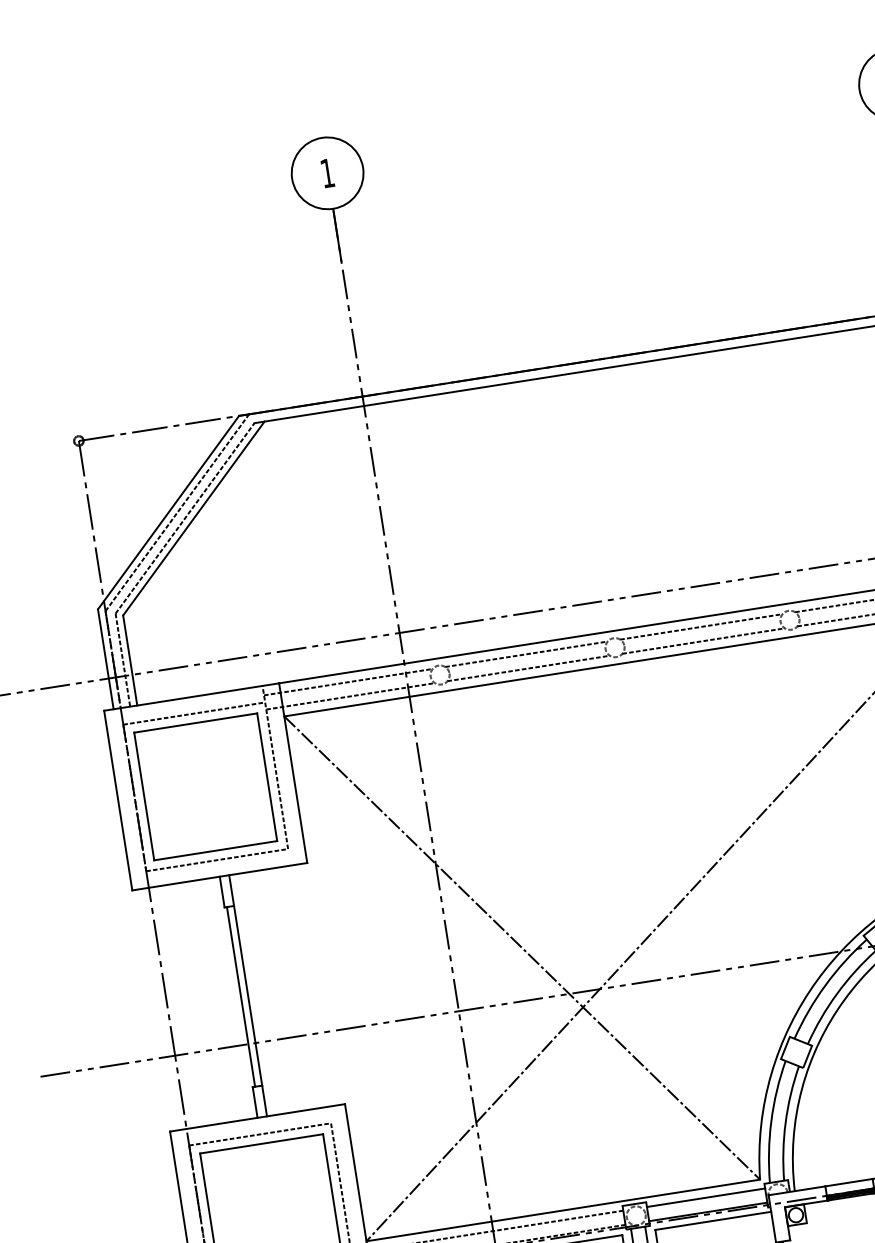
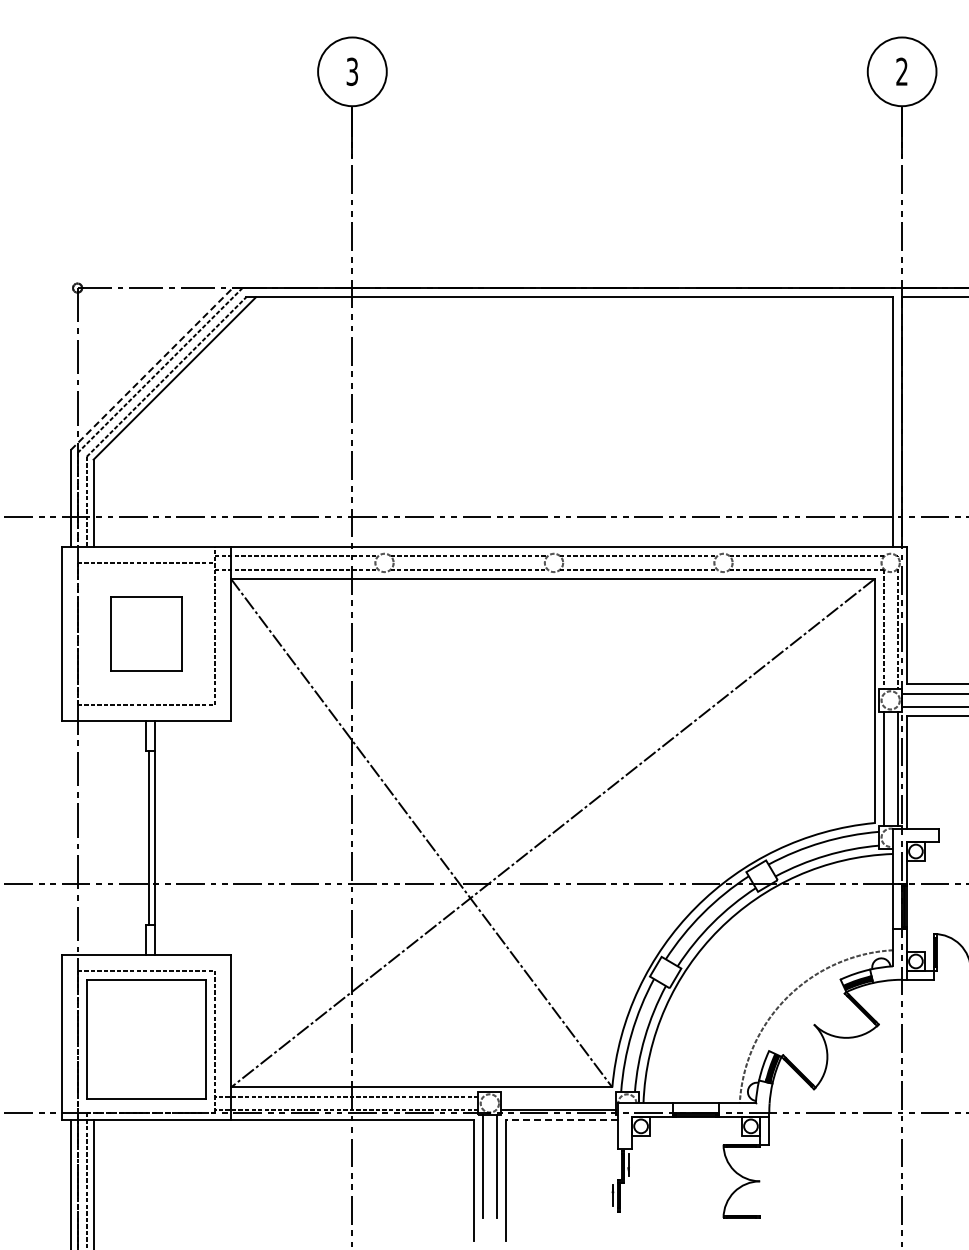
text: (327, 172) -> (352, 71), 1 -> 3
line: (168, 513) -> (151, 369), solid -> dashed
part: (205, 786) -> (146, 633), size x0.6
line: (705, 1197) -> (558, 1096), removed
line: (712, 1220) -> (561, 1119), solid -> dashed

